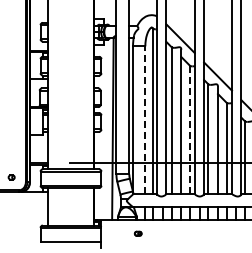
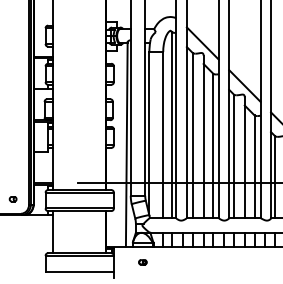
line: (145, 119) -> (163, 134), dashed -> solid
line: (190, 129) -> (213, 145), dashed -> solid
part: (137, 233) -> (142, 262), moved

